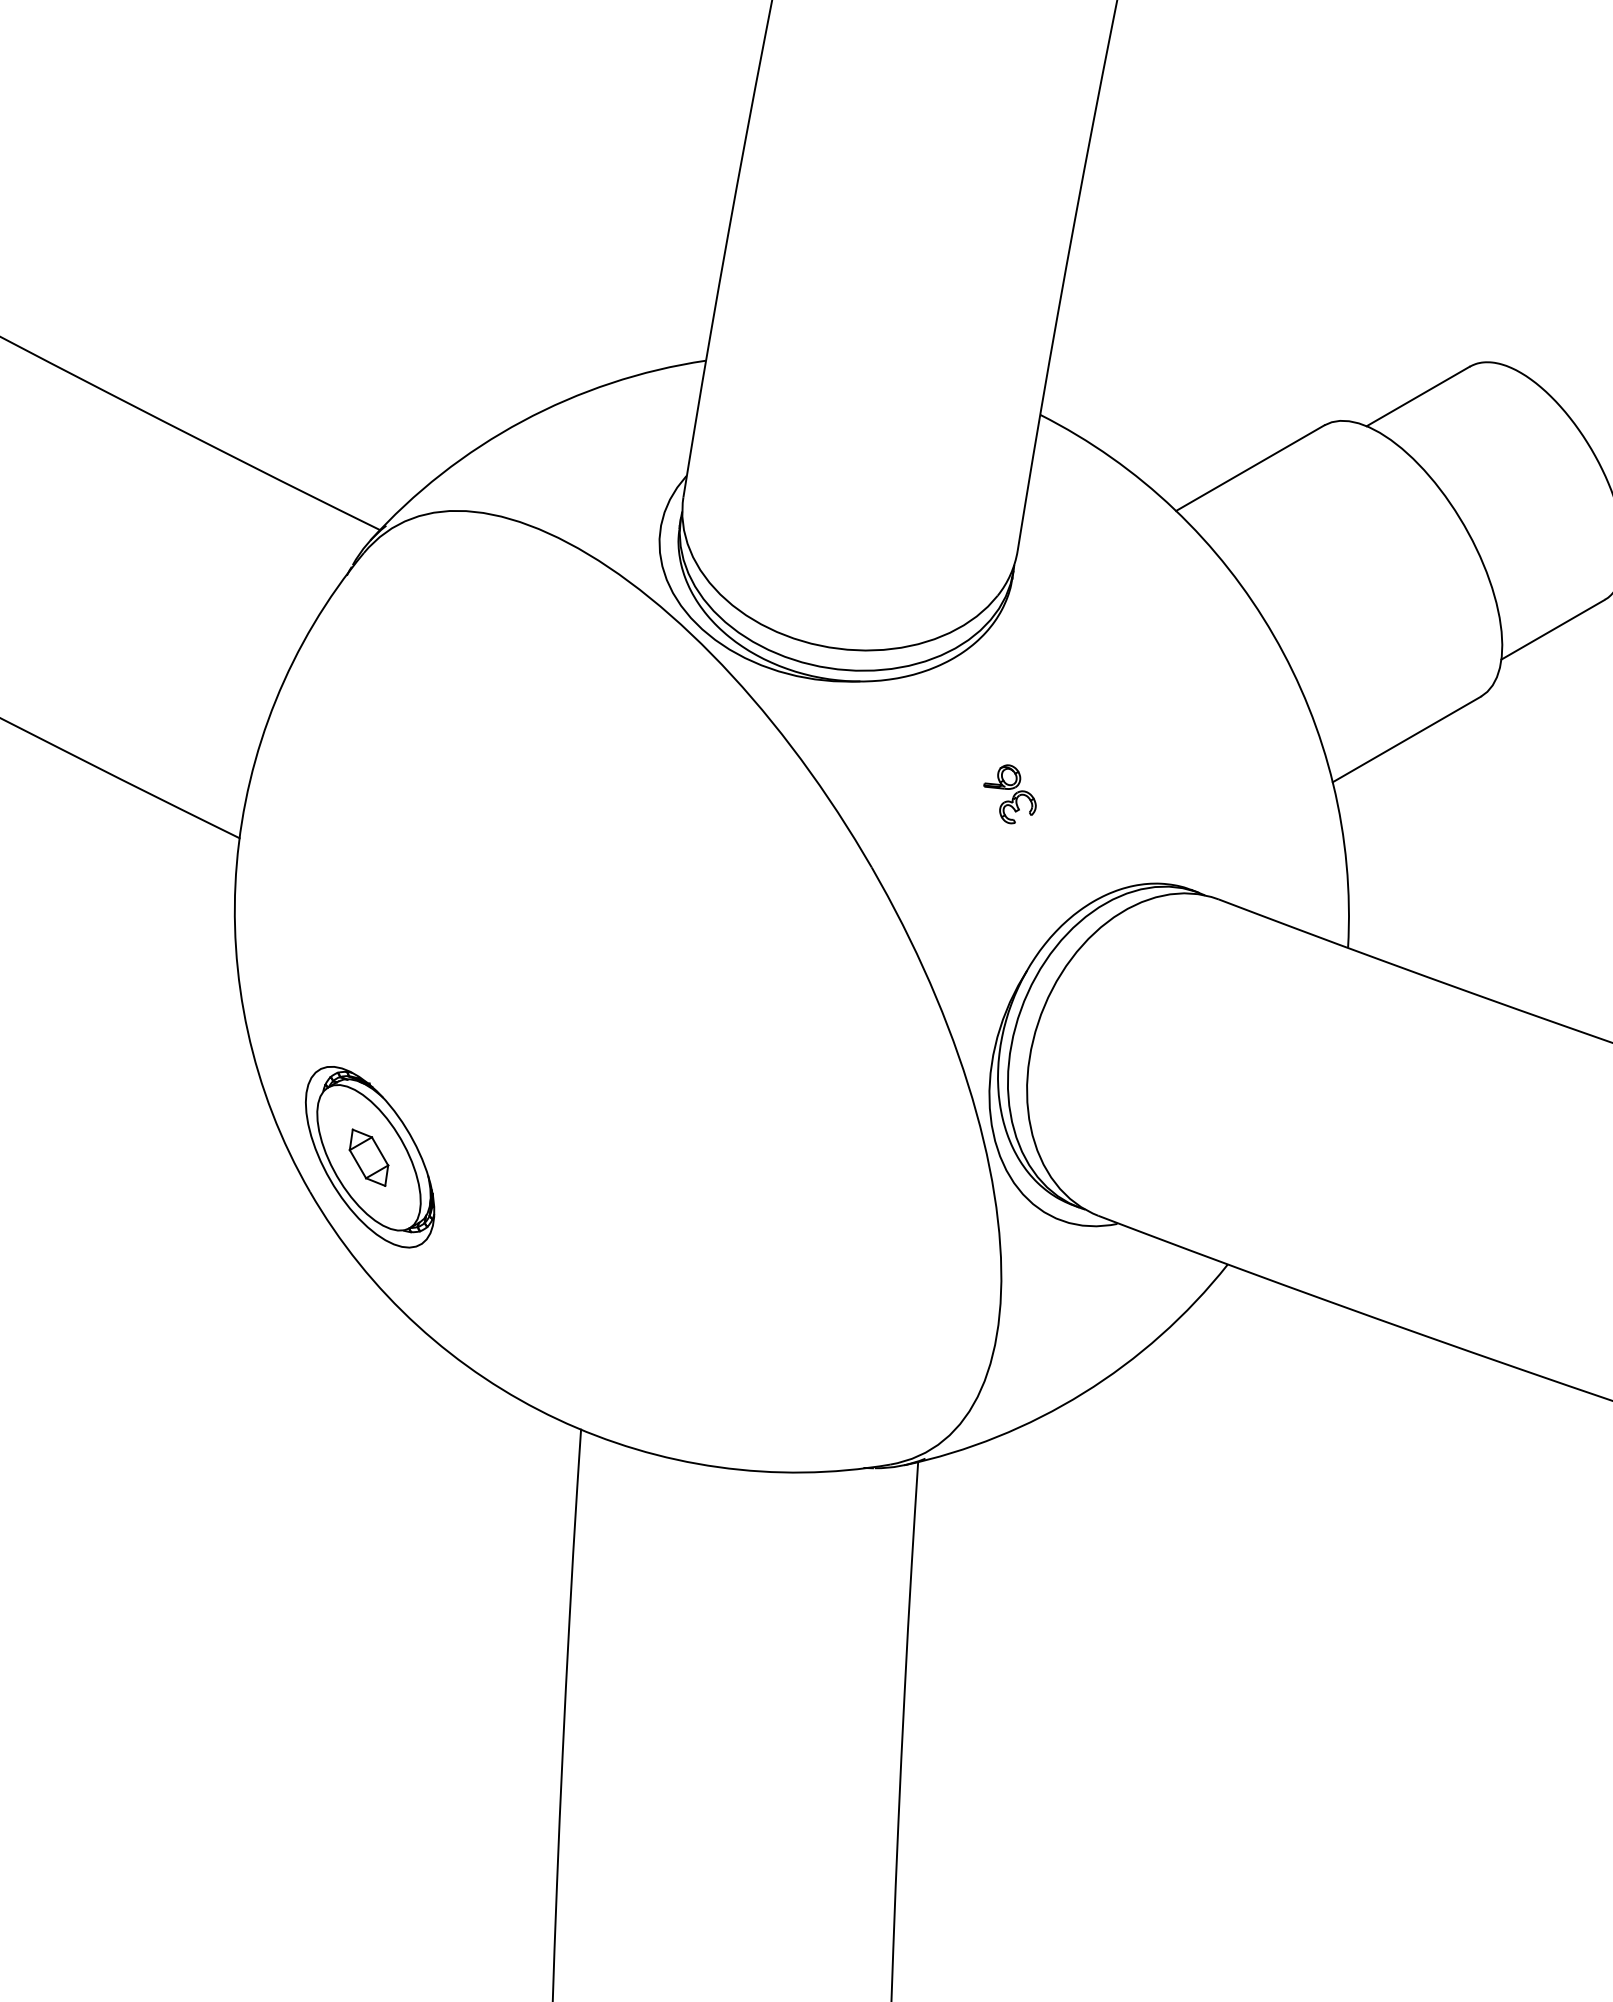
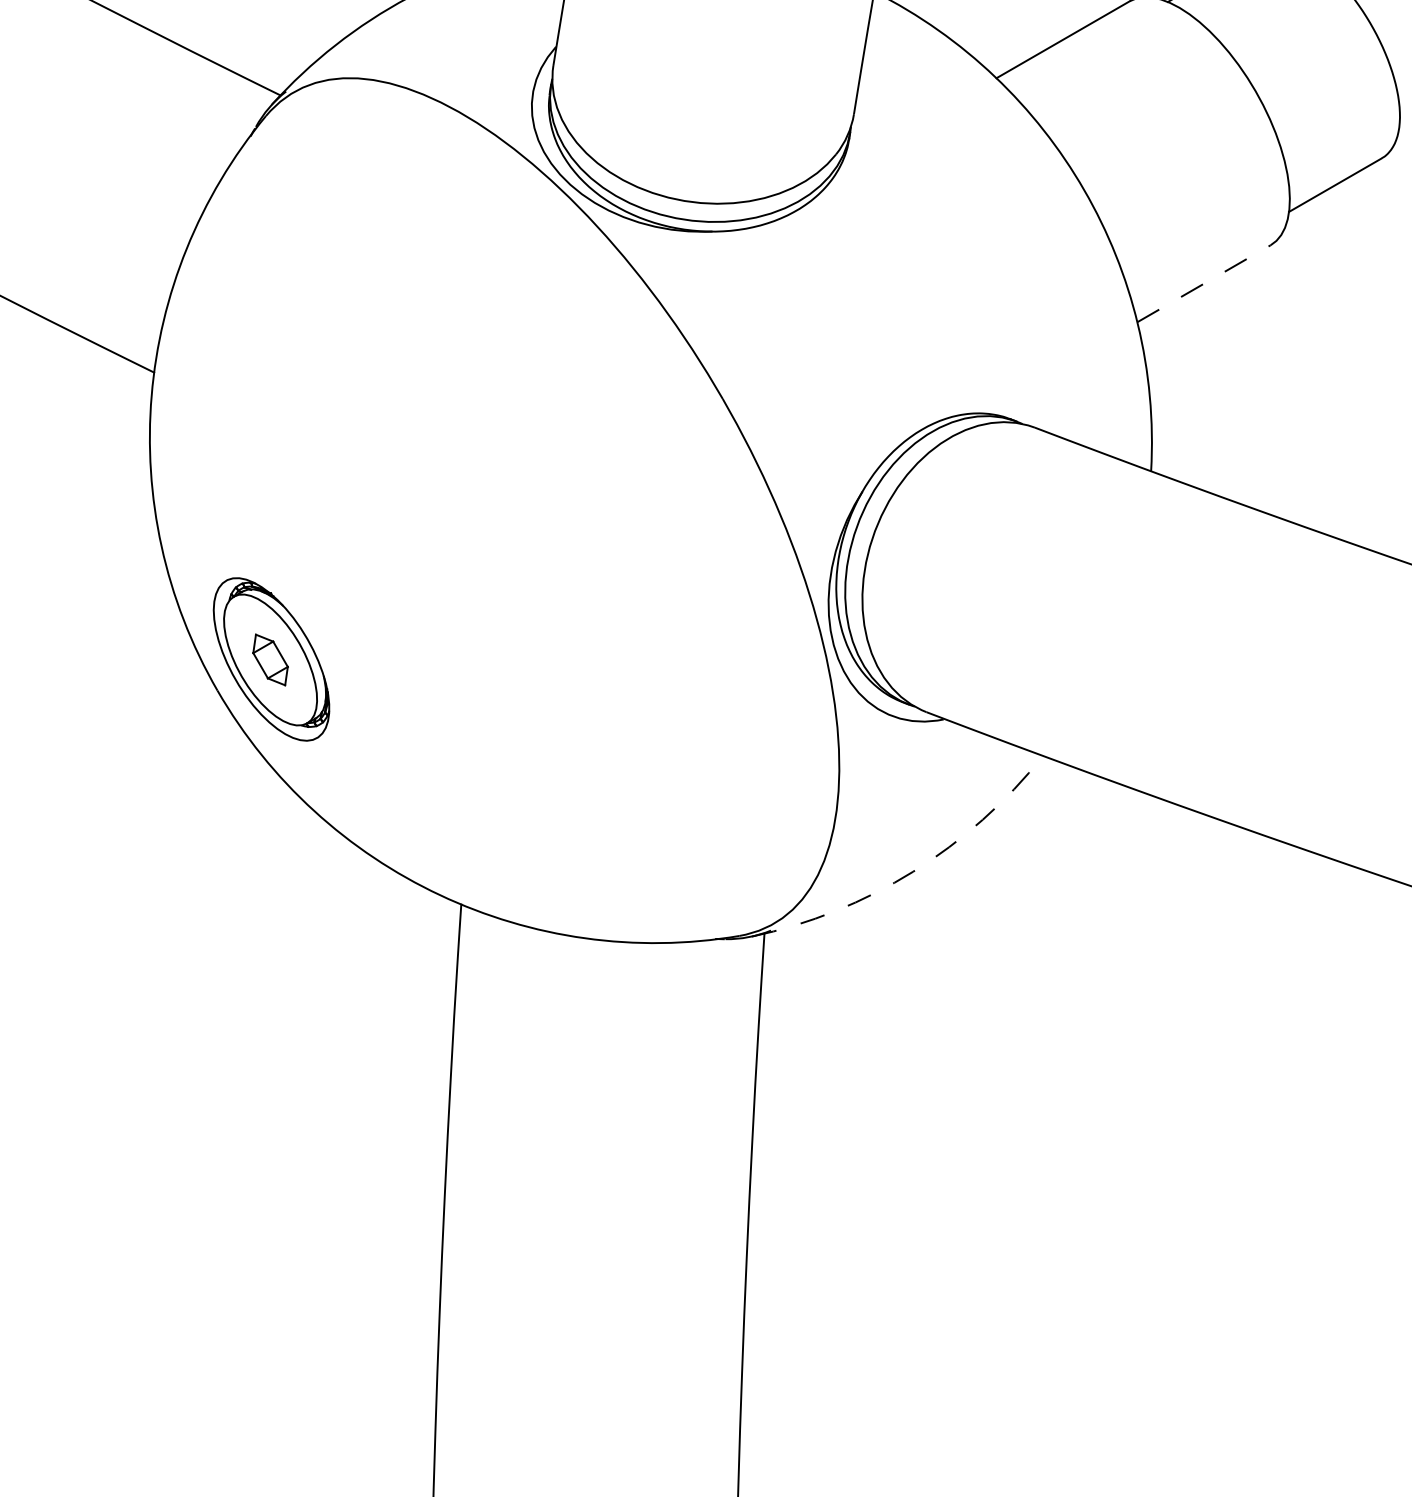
line: (1406, 739) -> (1203, 283), solid -> dashed
part: (1009, 794) -> (846, 333), removed
arc: (1083, 1393) -> (913, 871), solid -> dashed

